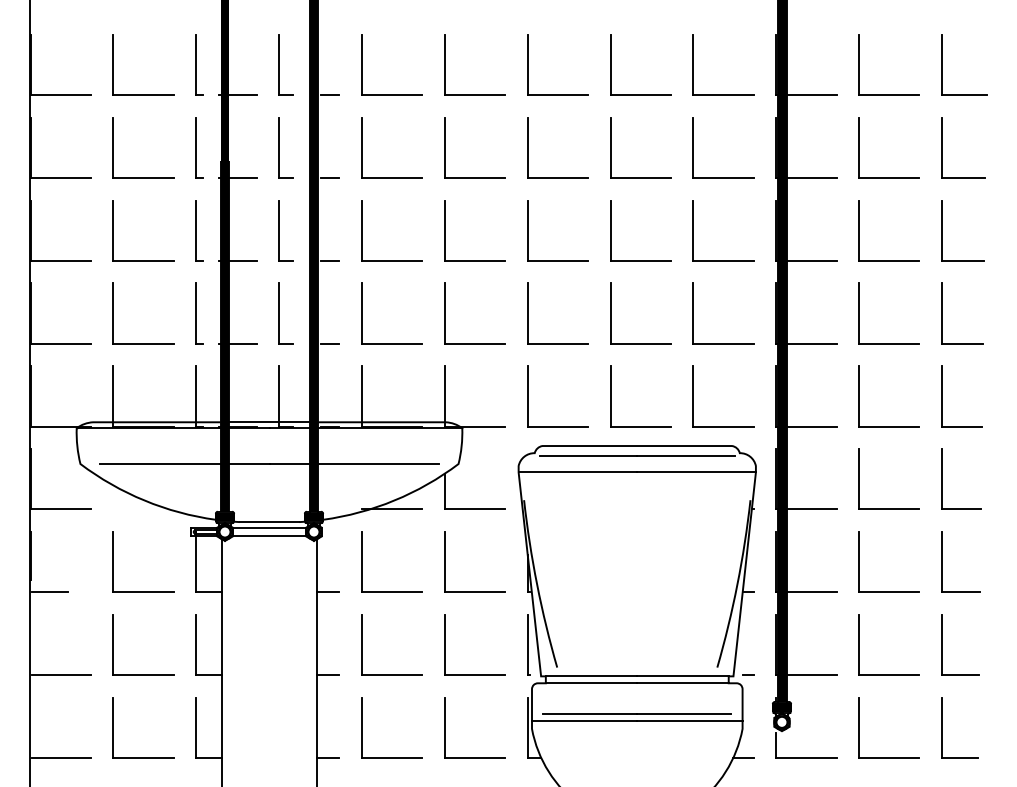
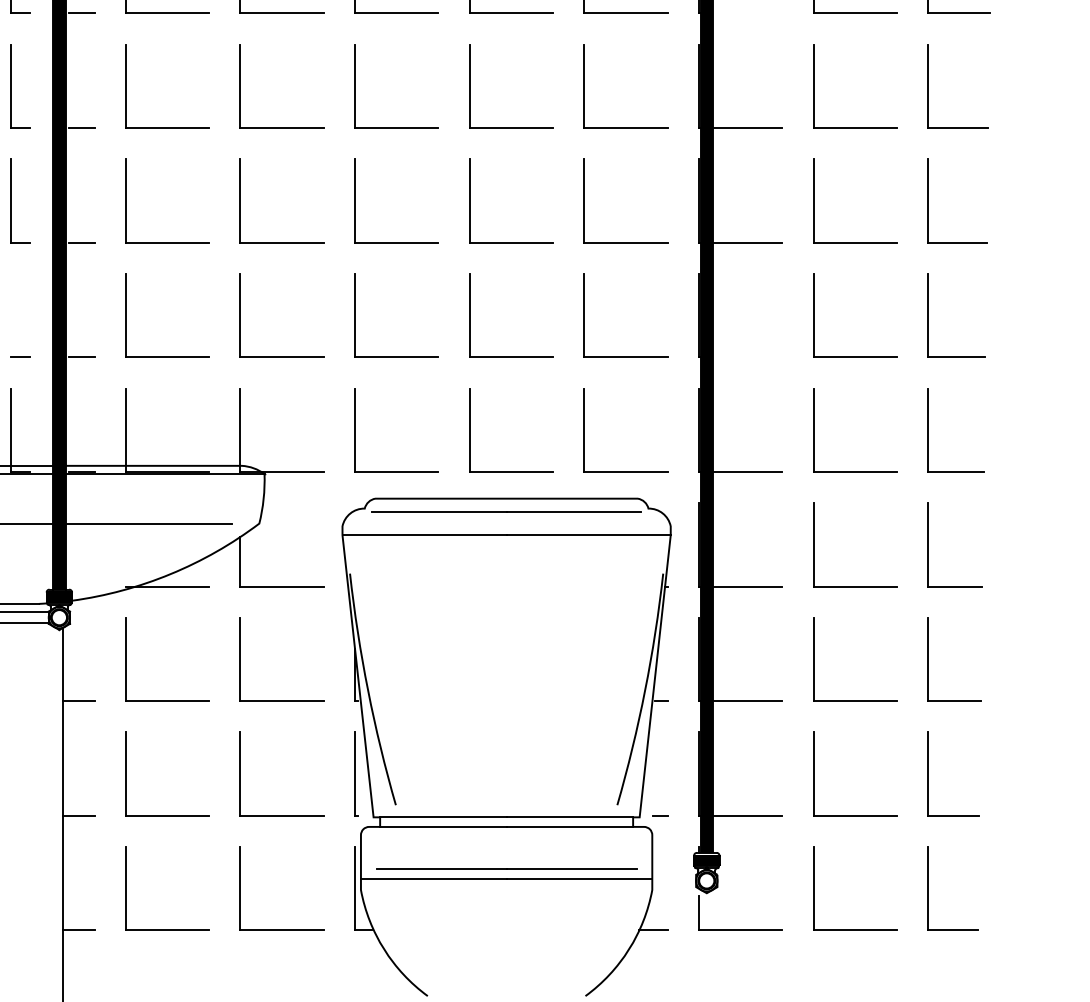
line: (811, 95) -> (747, 13), removed
line: (279, 313) -> (11, 315), removed
line: (811, 343) -> (747, 356), removed

